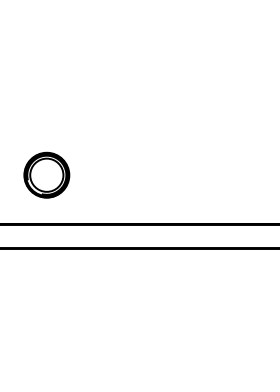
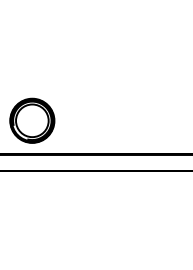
part: (47, 174) -> (32, 120), size x1.43

